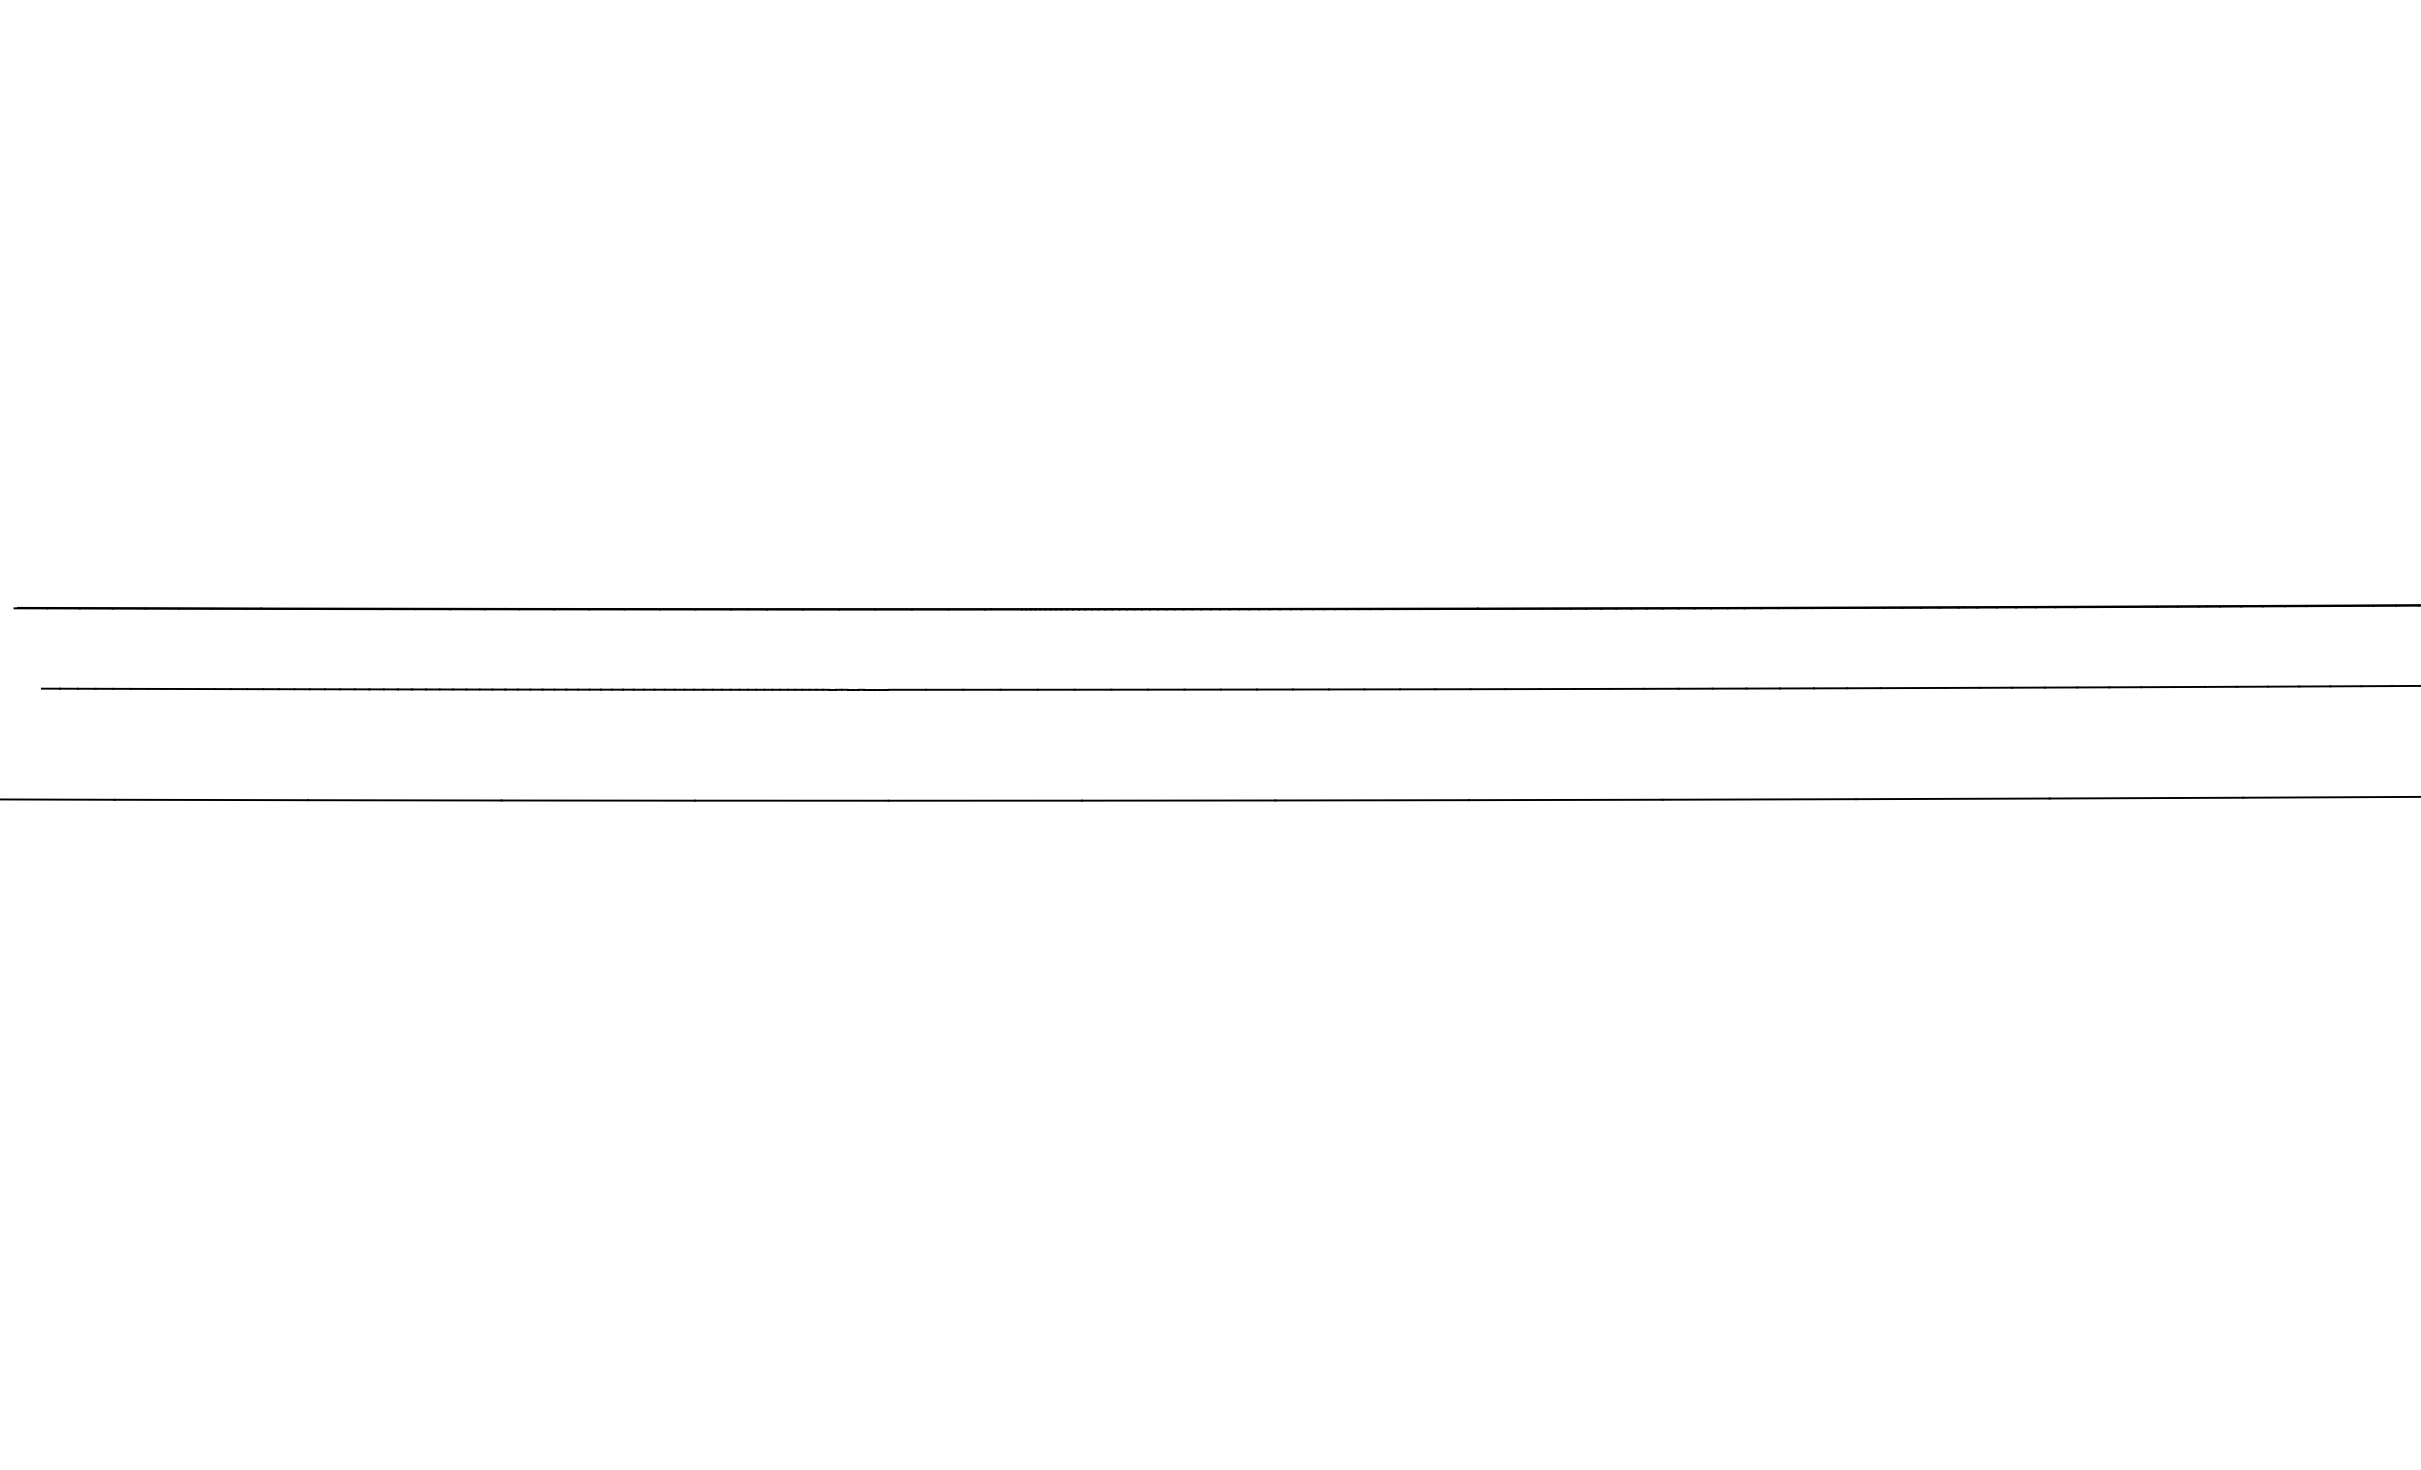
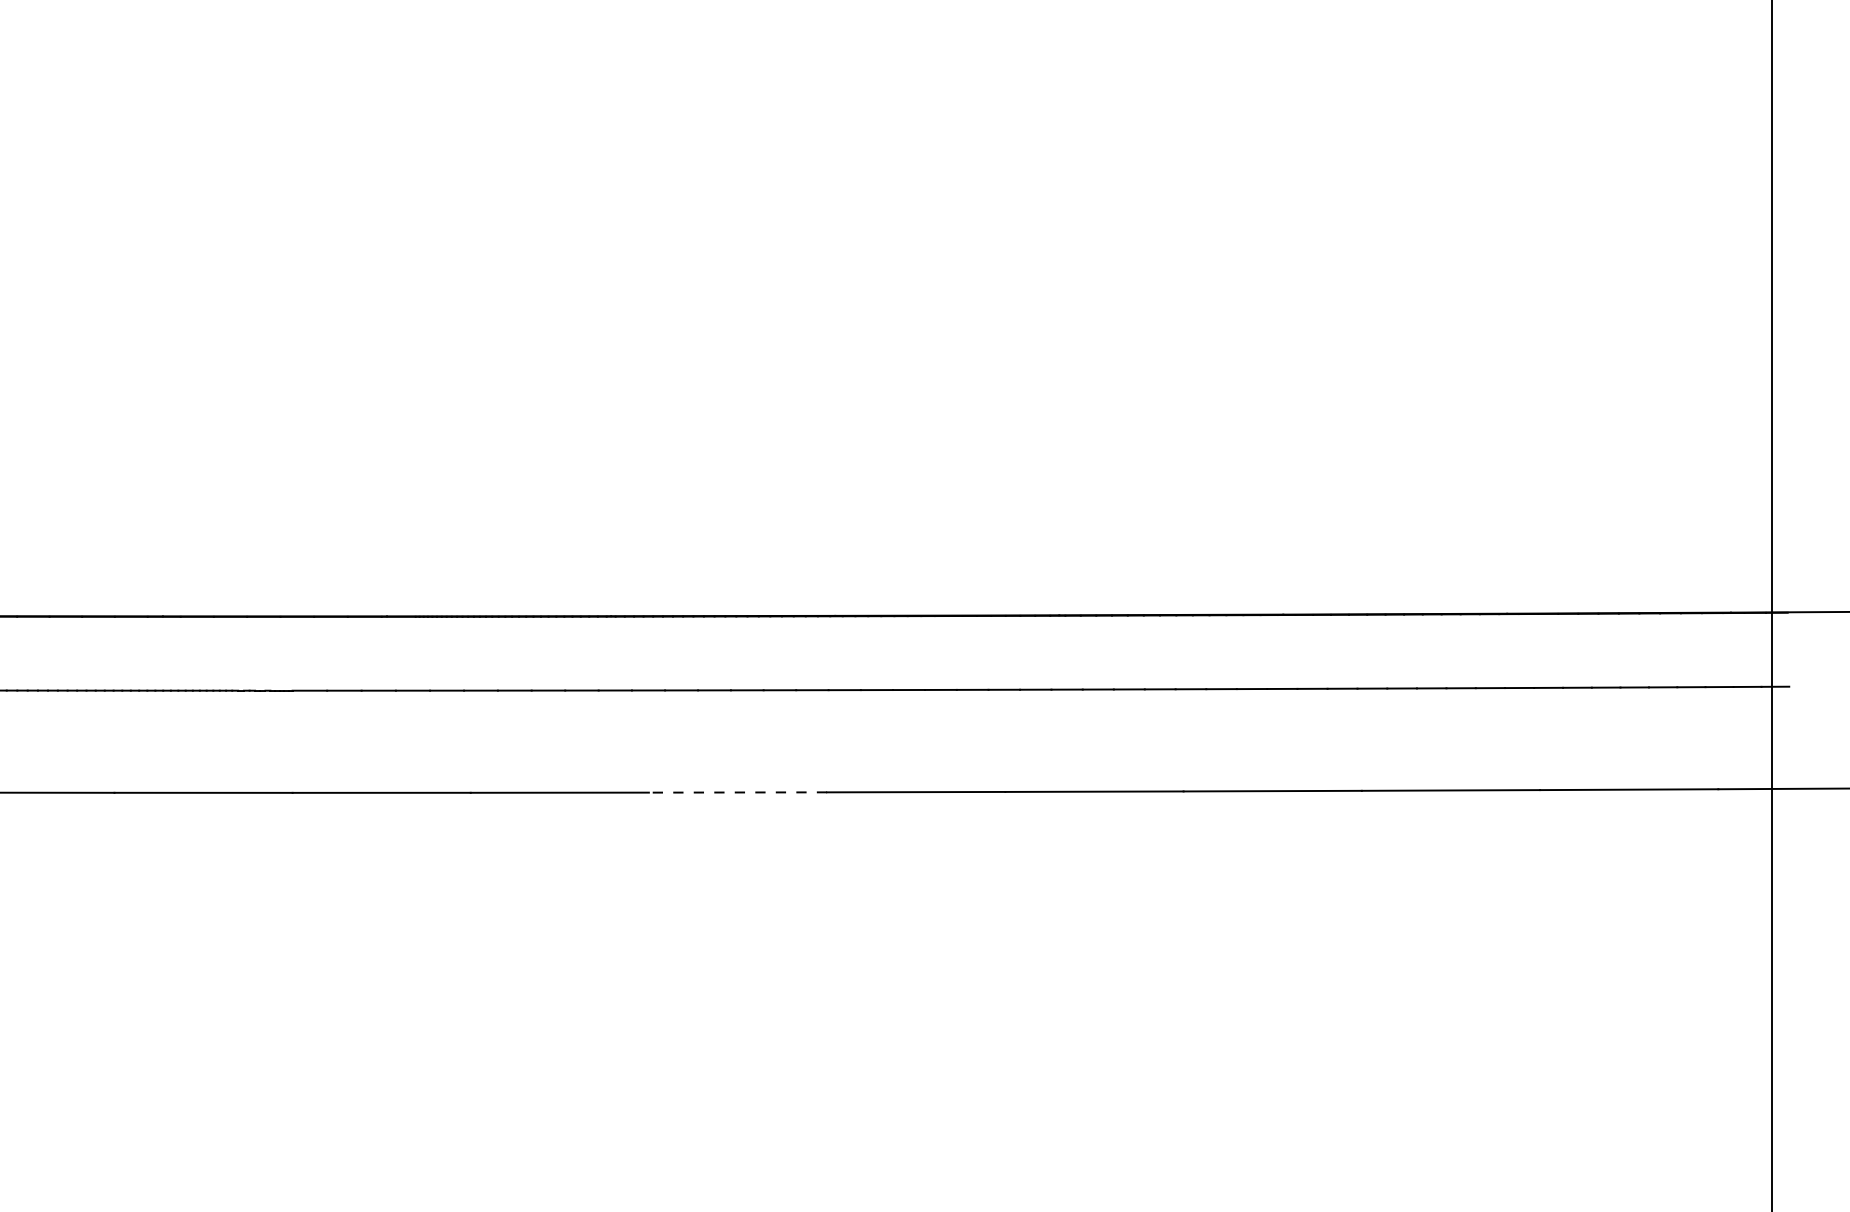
line: (1372, 800) -> (738, 792), solid -> dashed

